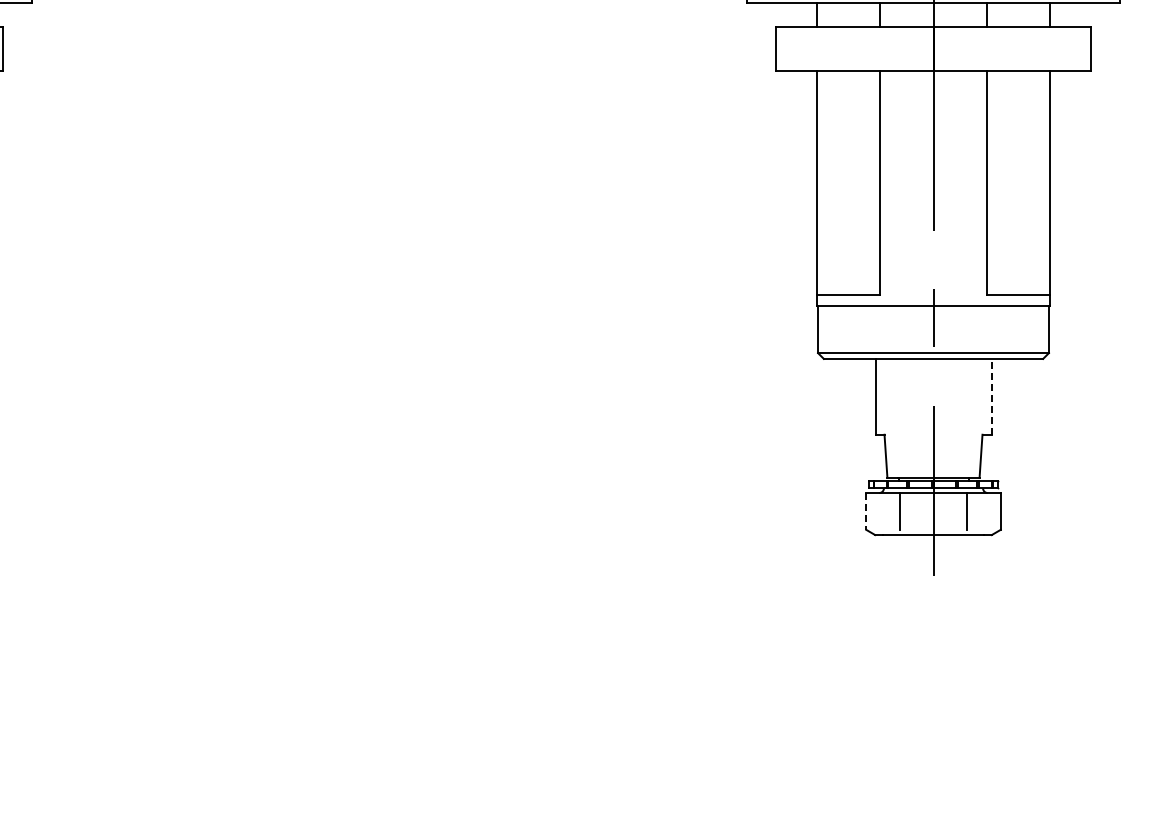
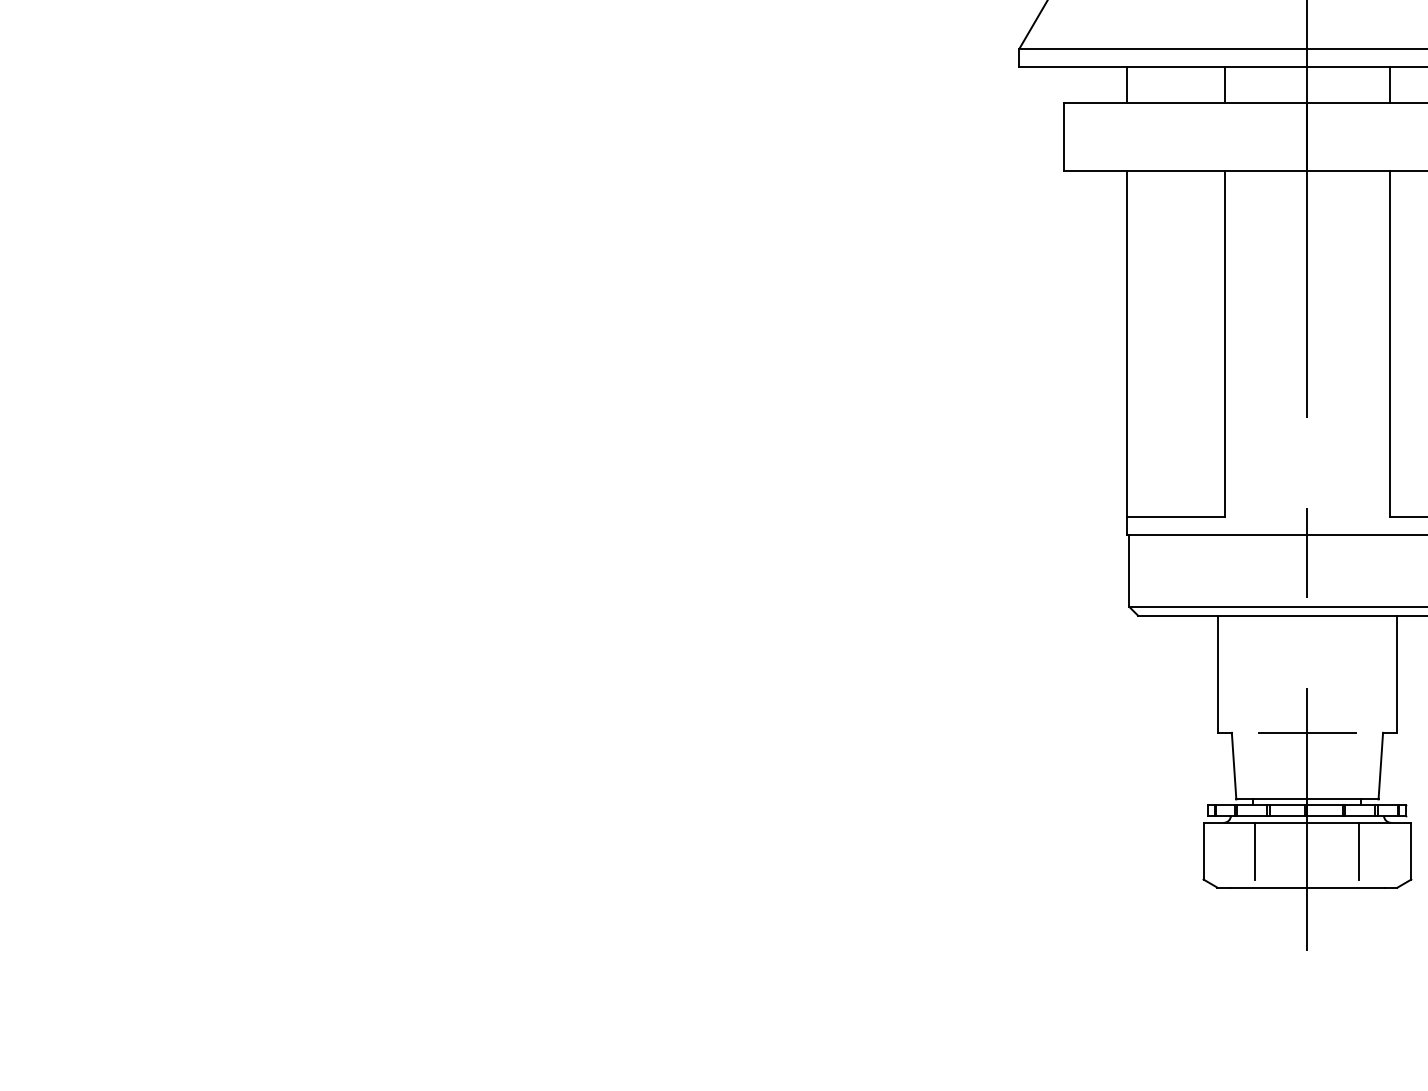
line: (991, 396) -> (1396, 673), dashed -> solid
line: (933, 434) -> (1307, 732), added
line: (866, 511) -> (1204, 851), dashed -> solid

